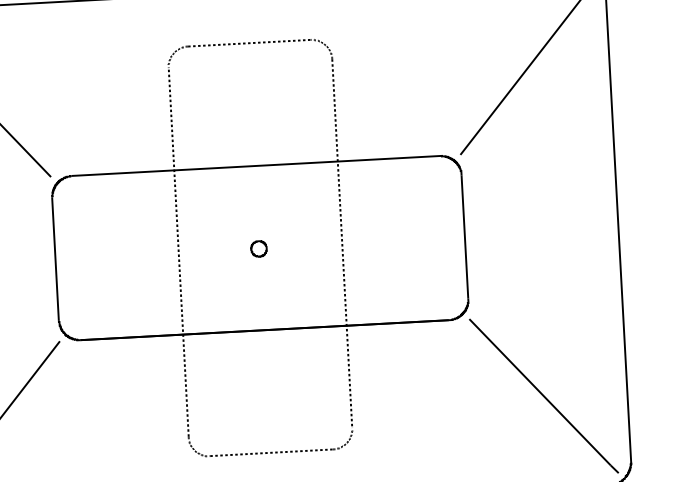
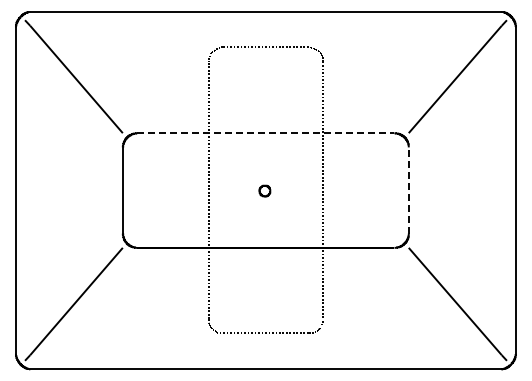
line: (255, 166) -> (265, 133), solid -> dashed
line: (464, 236) -> (408, 190), solid -> dashed

